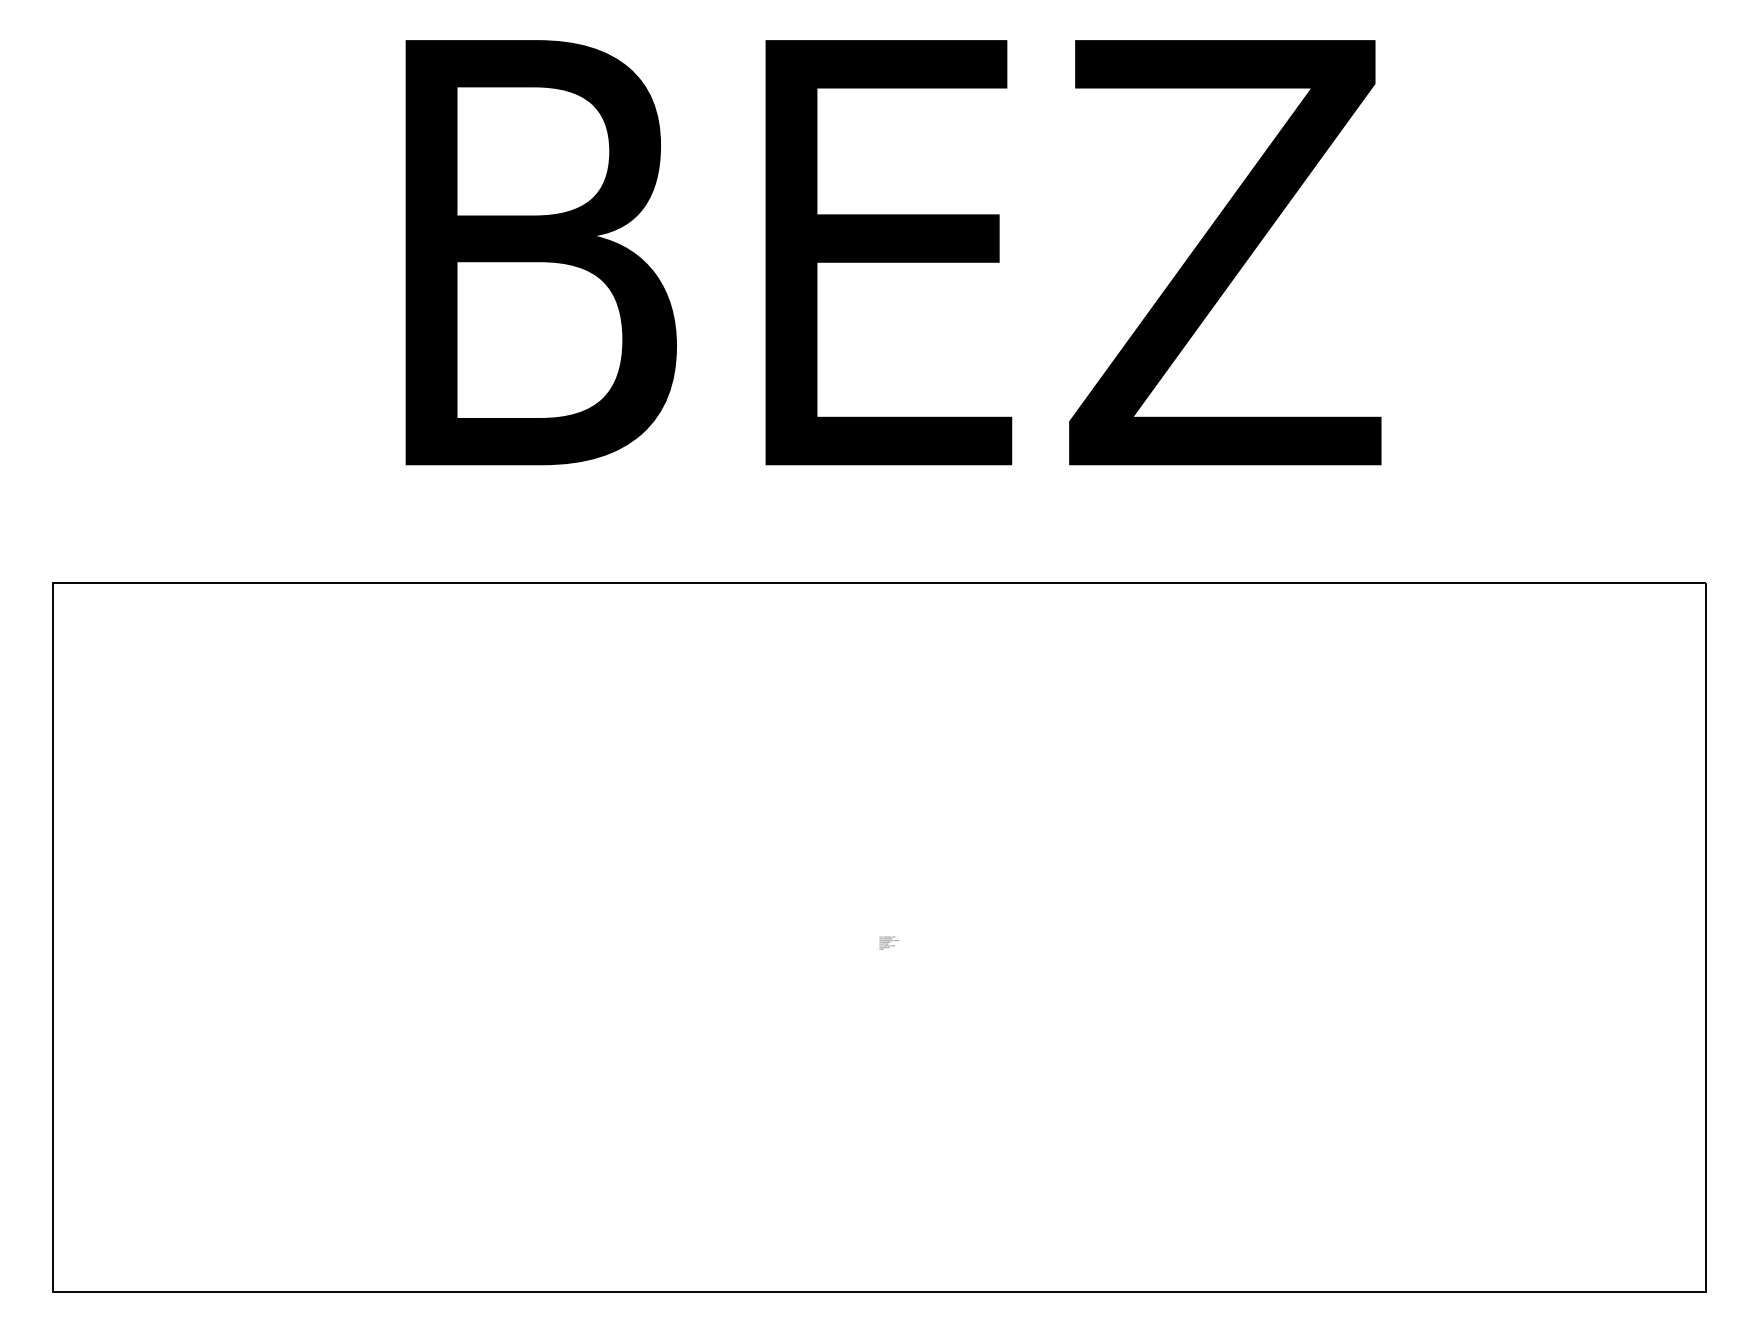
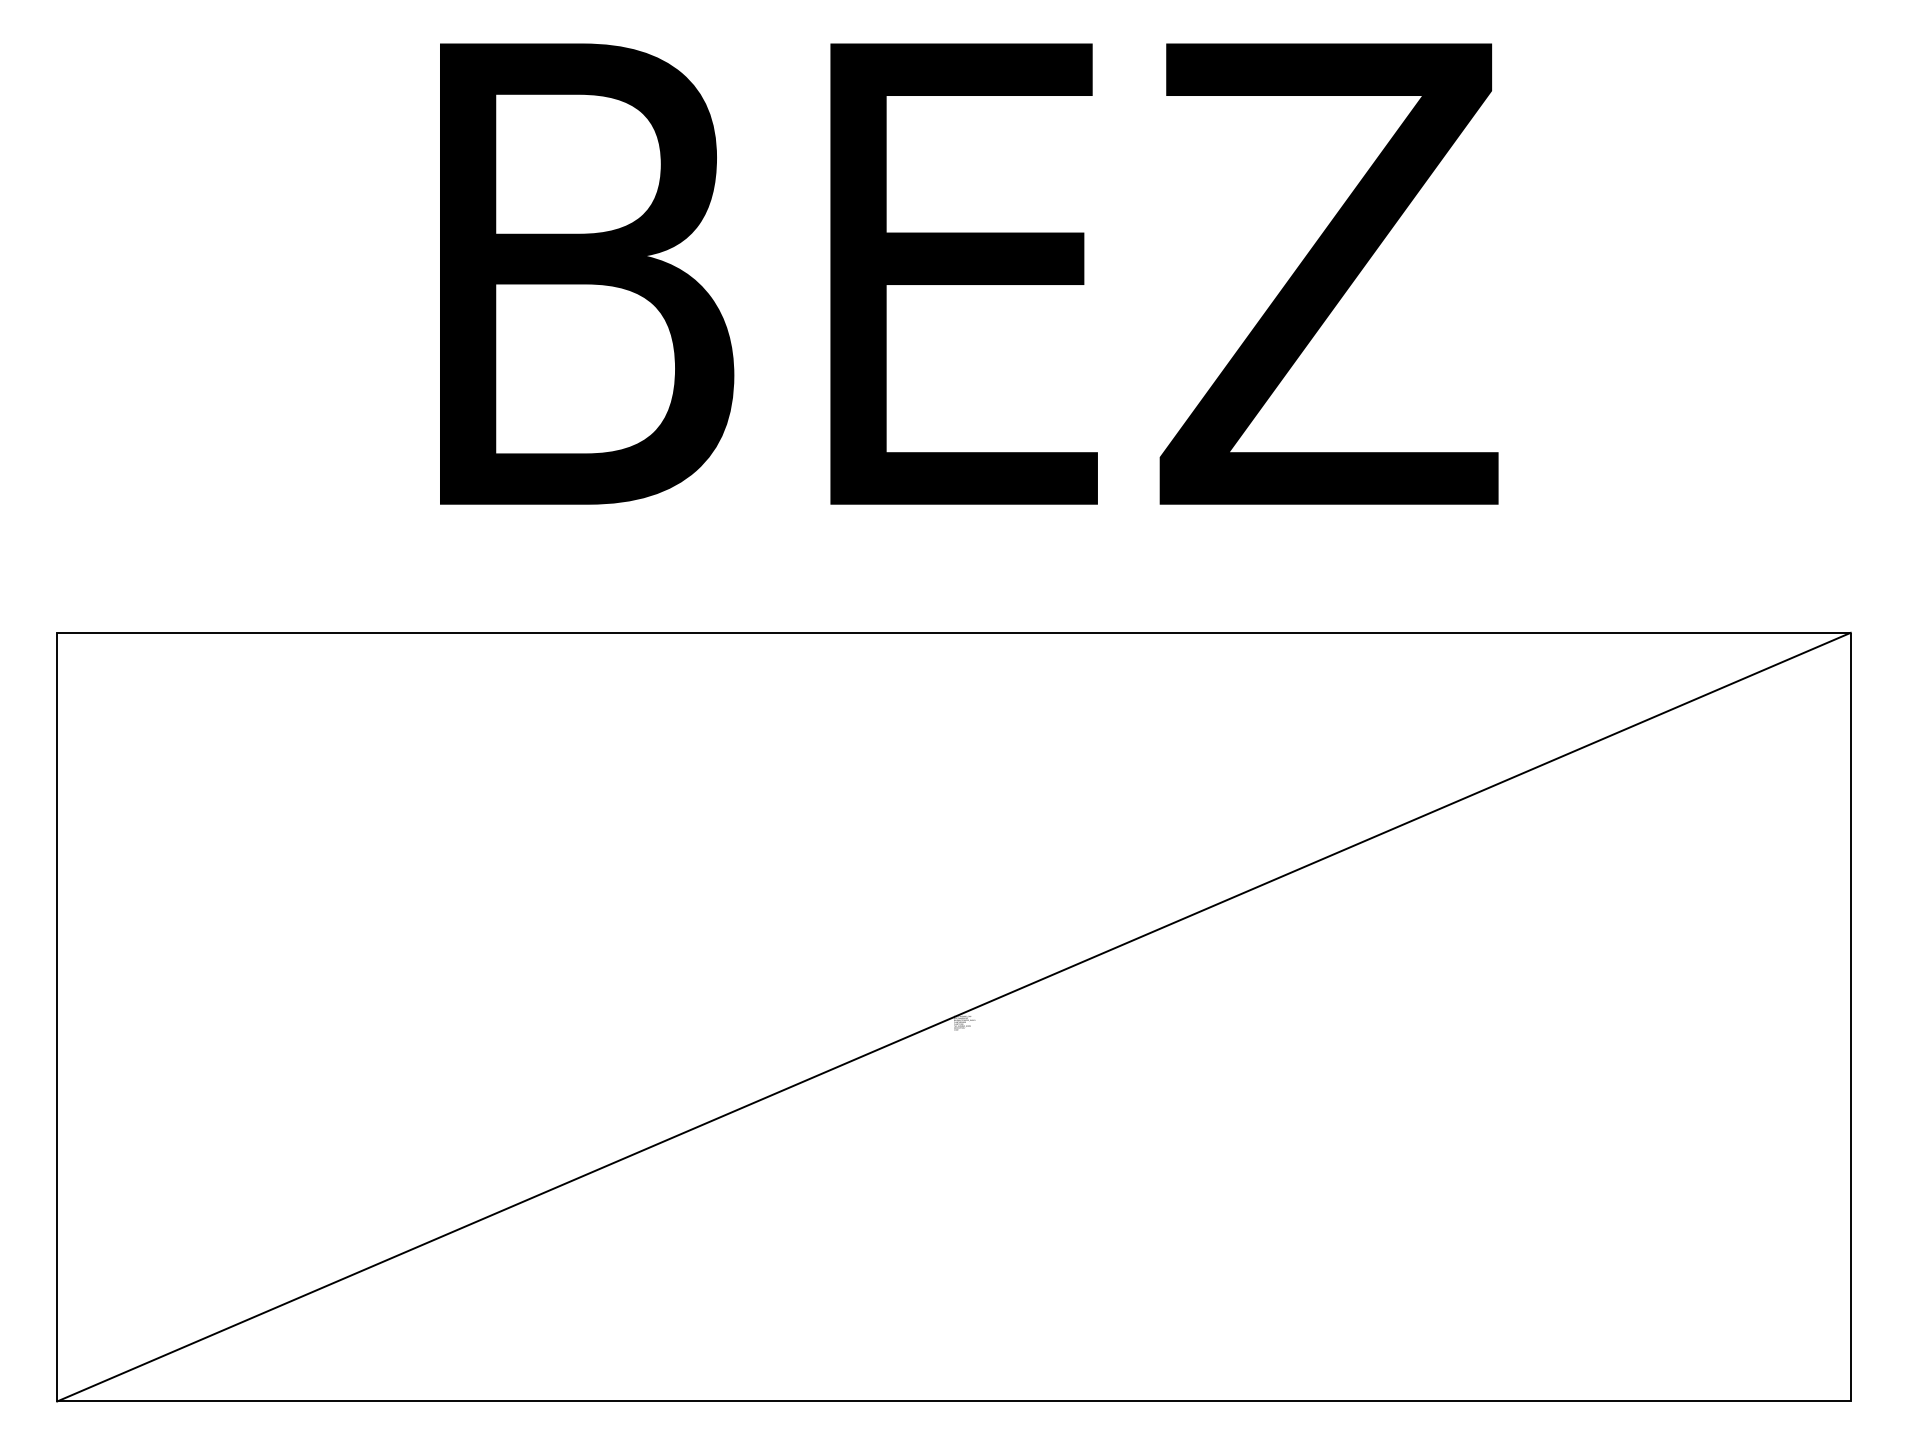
line: (879, 937) -> (953, 1016), added

